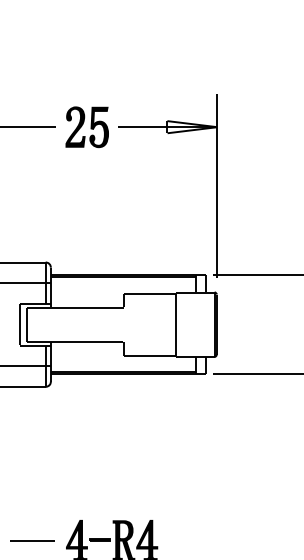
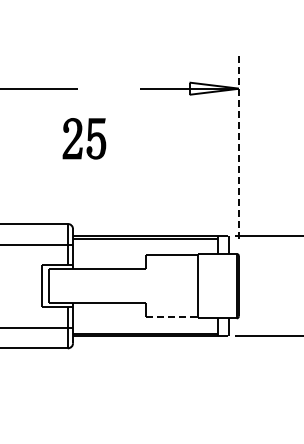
part: (86, 127) -> (83, 139), moved
line: (216, 186) -> (238, 148), solid -> dashed
line: (150, 355) -> (172, 317), solid -> dashed

